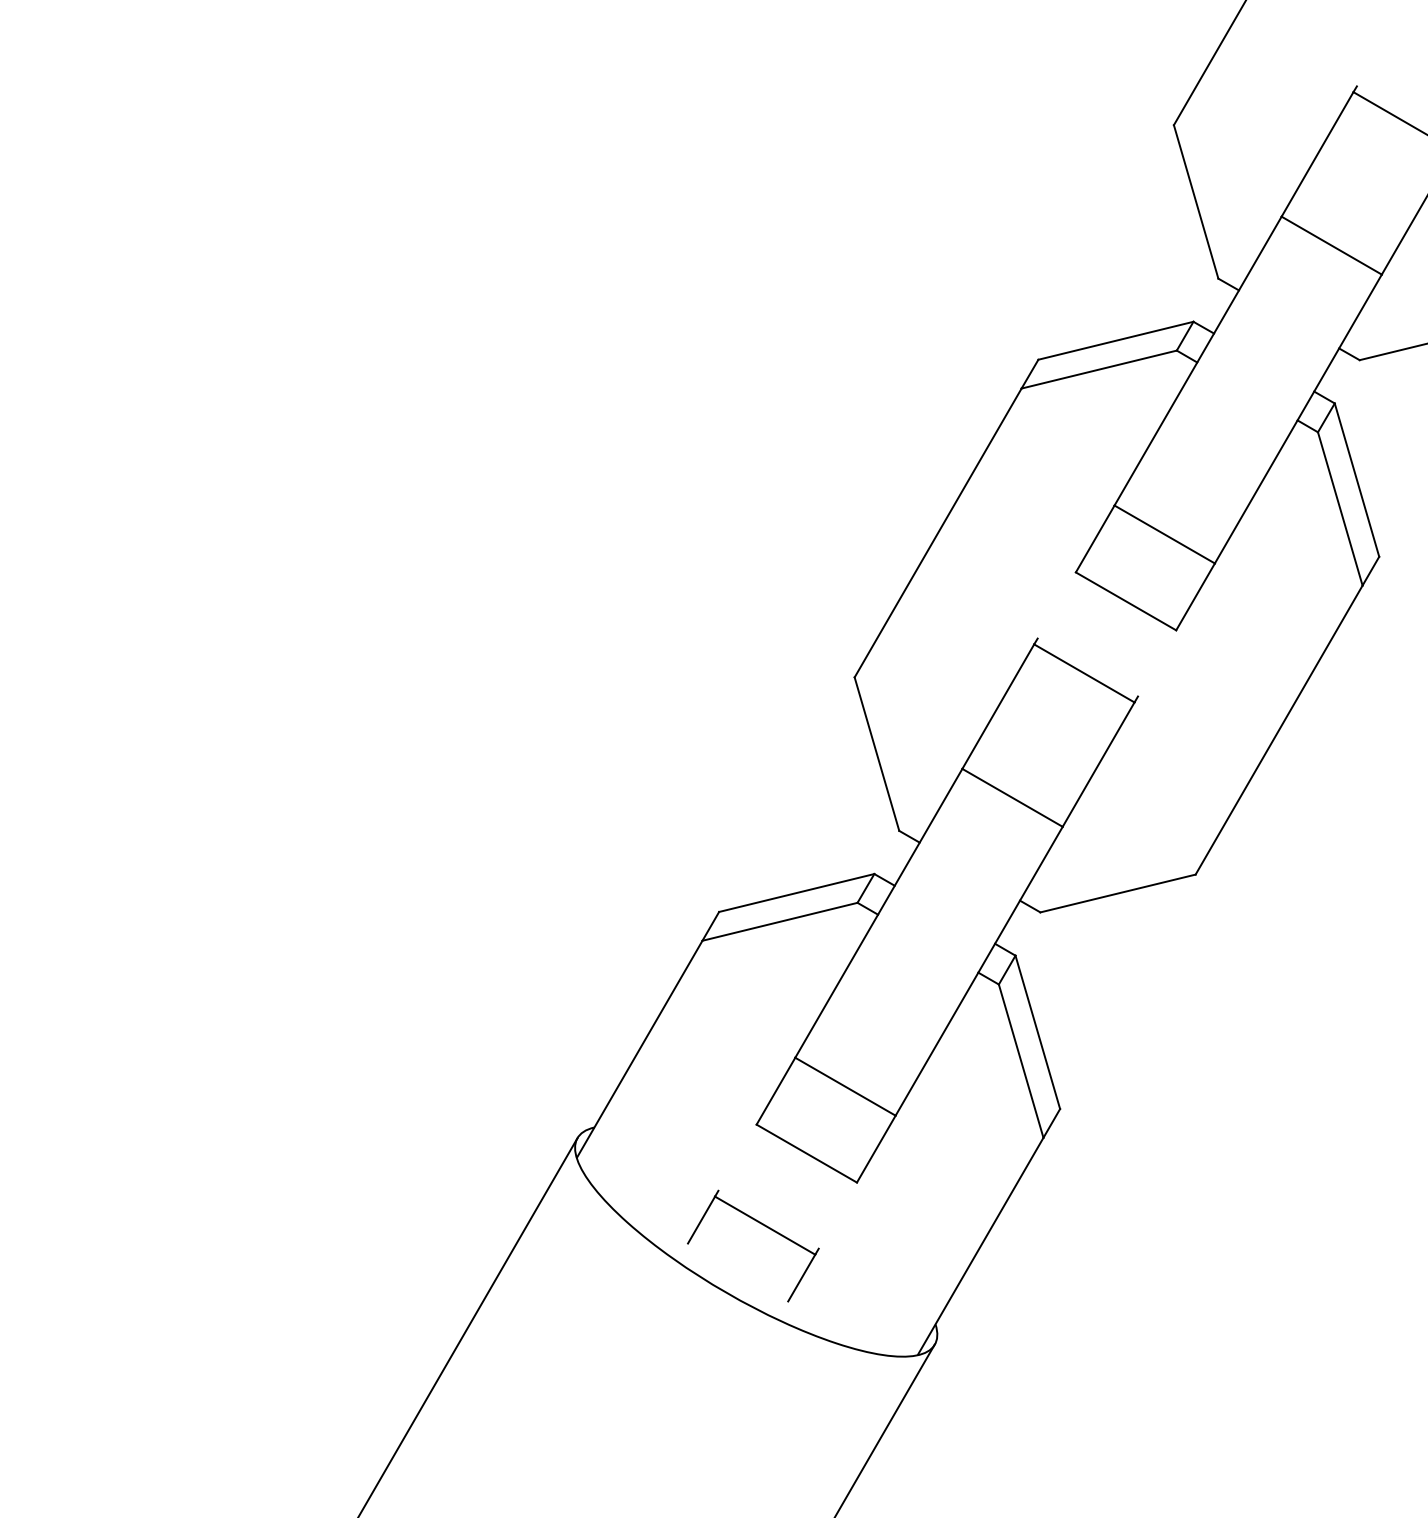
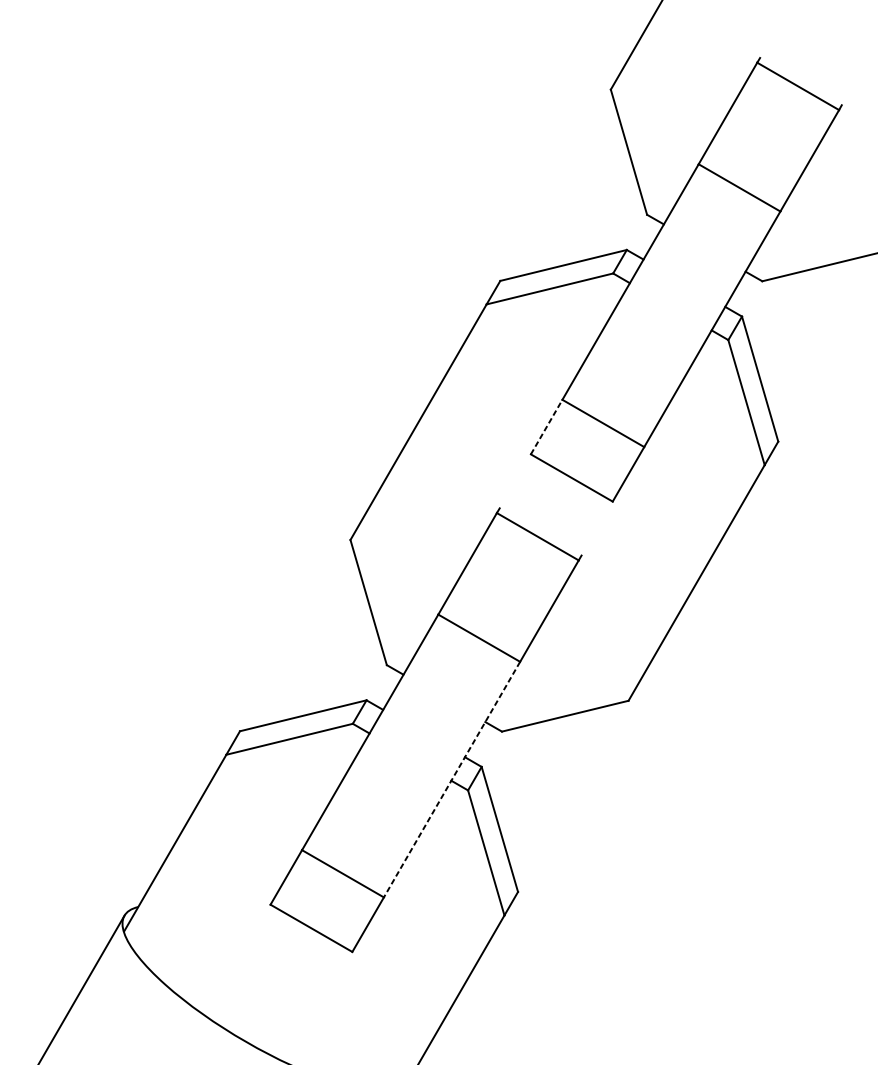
line: (1095, 538) -> (546, 426), solid -> dashed
line: (979, 971) -> (452, 779), solid -> dashed
part: (762, 1225) -> (275, 986), removed

